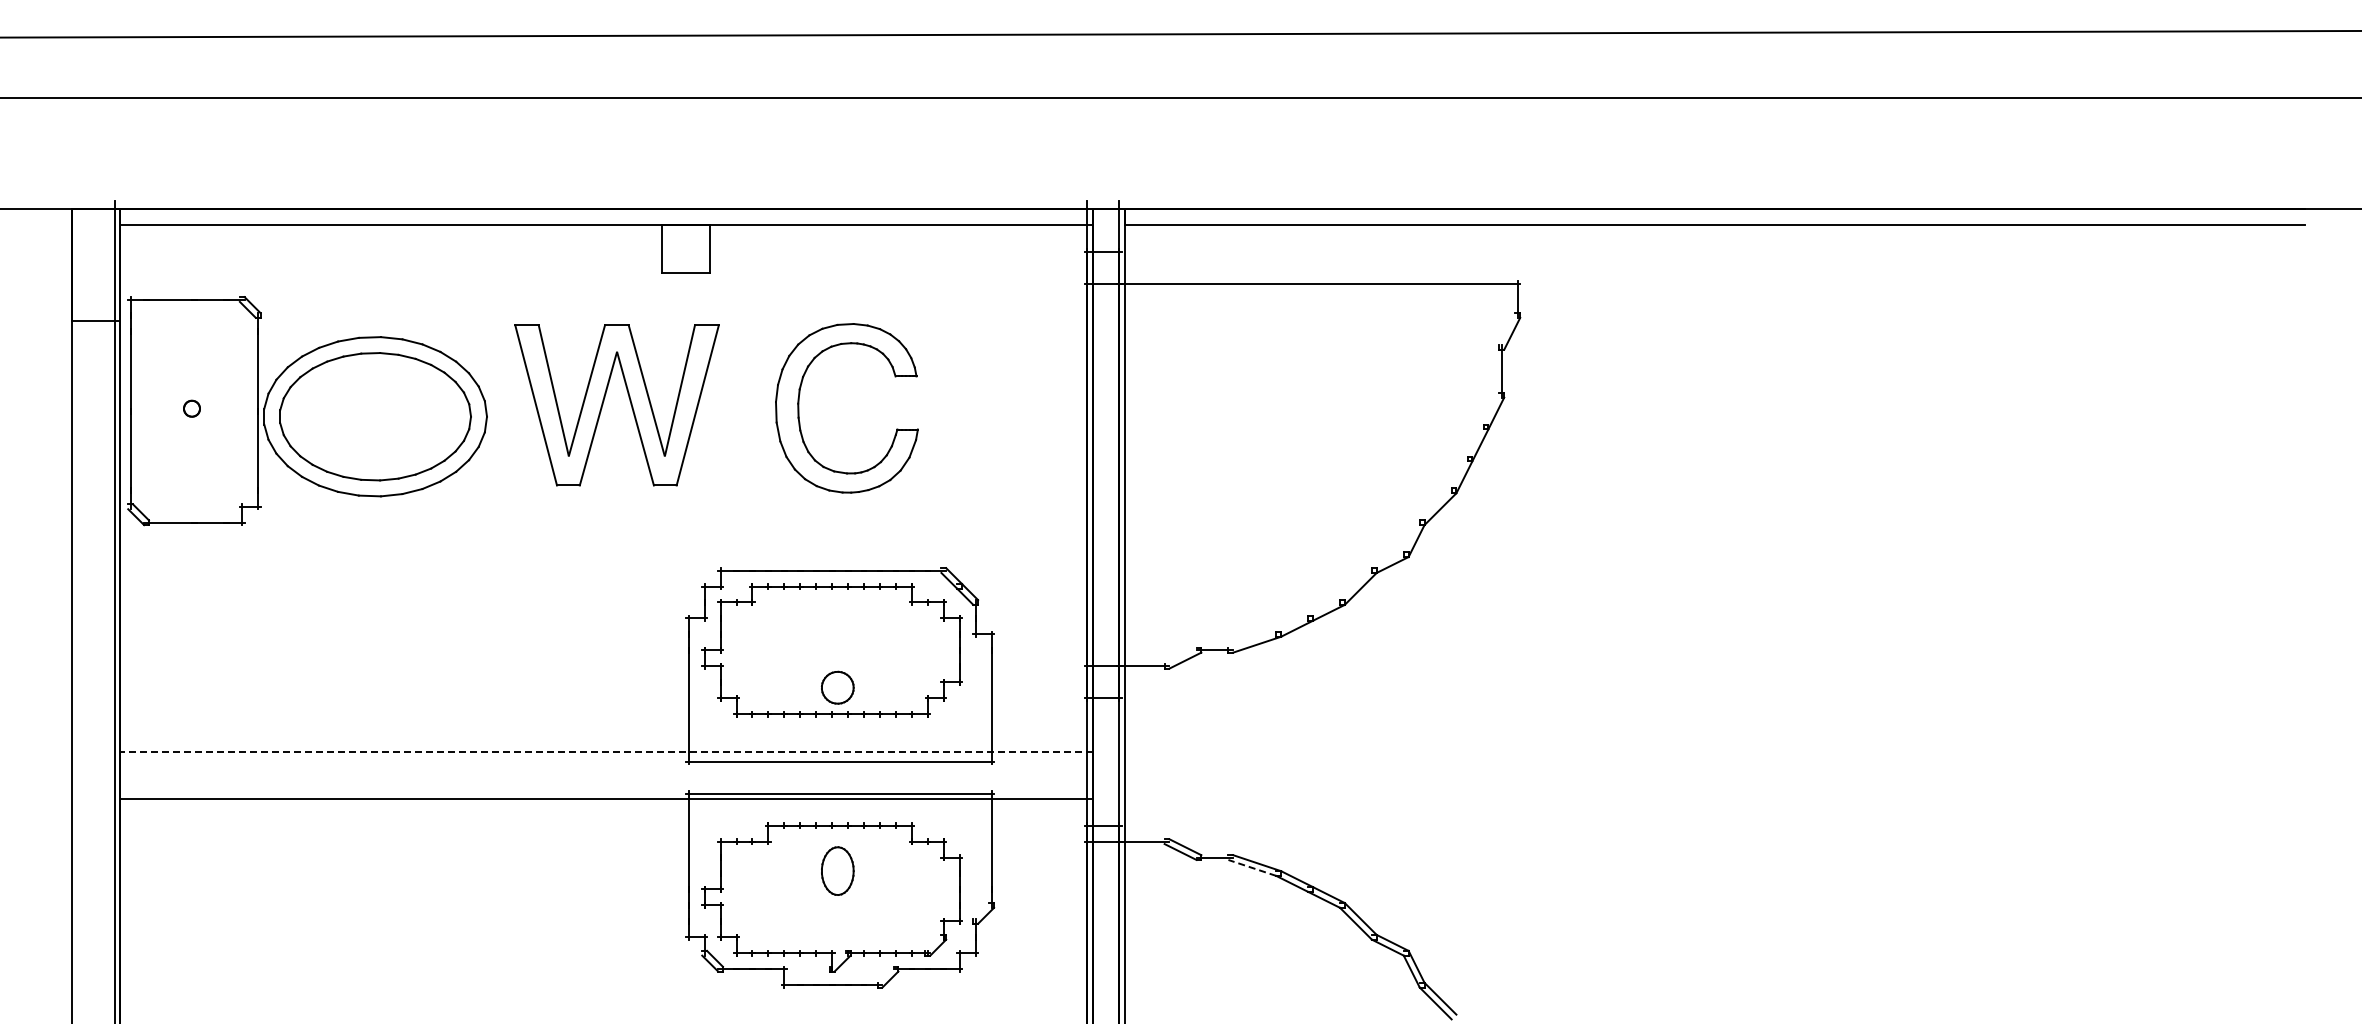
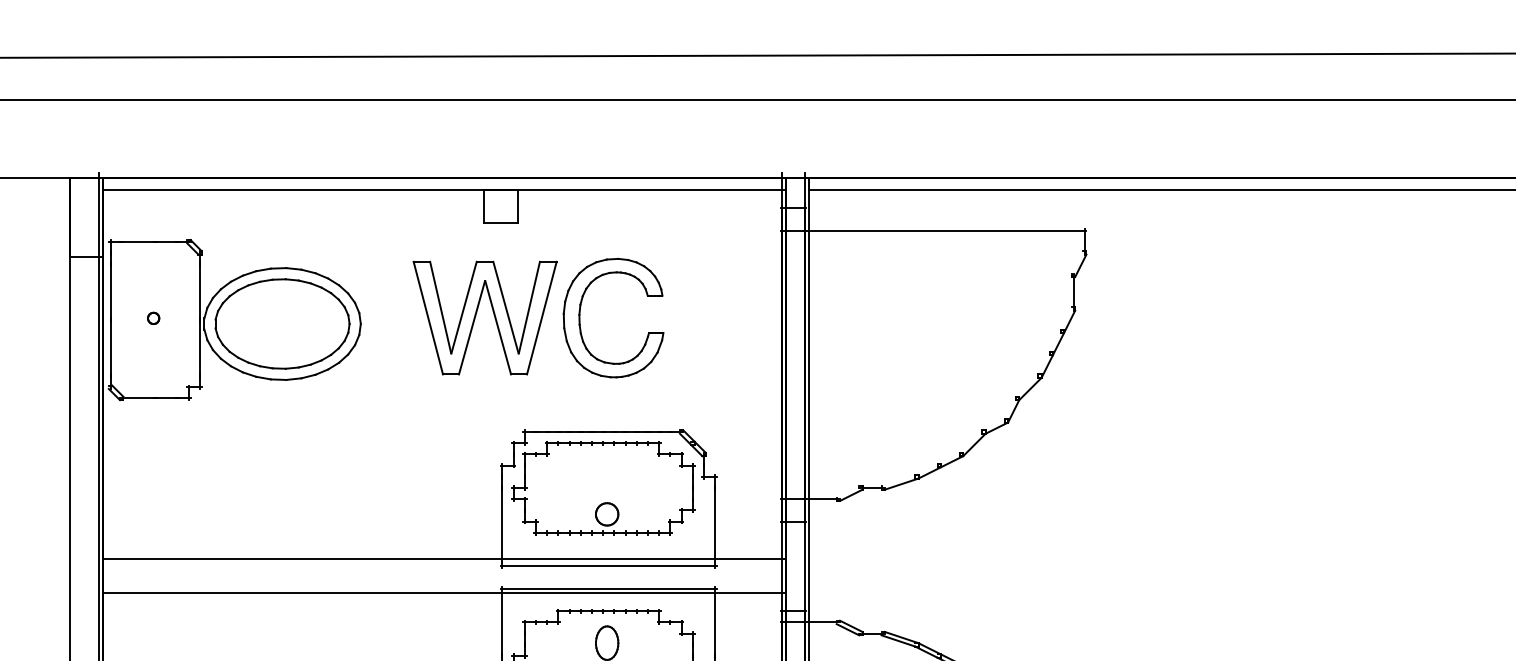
part: (604, 401) -> (476, 315), moved
line: (606, 751) -> (444, 559), dashed -> solid
line: (1251, 867) -> (897, 640), dashed -> solid

